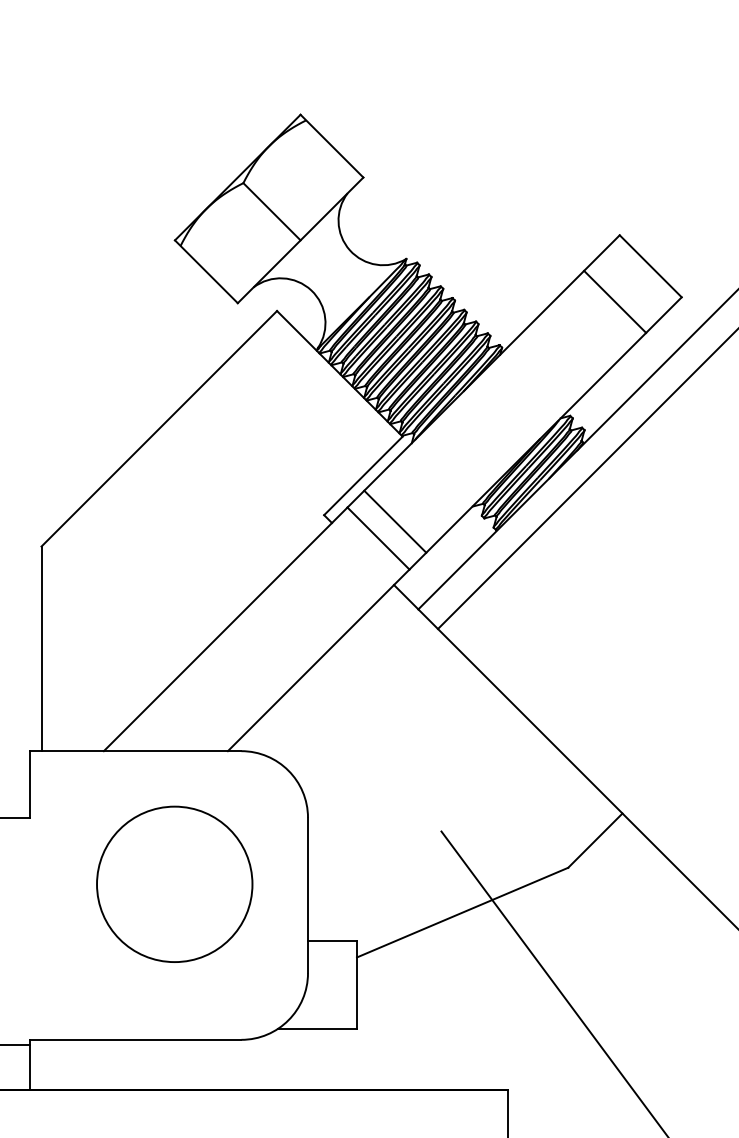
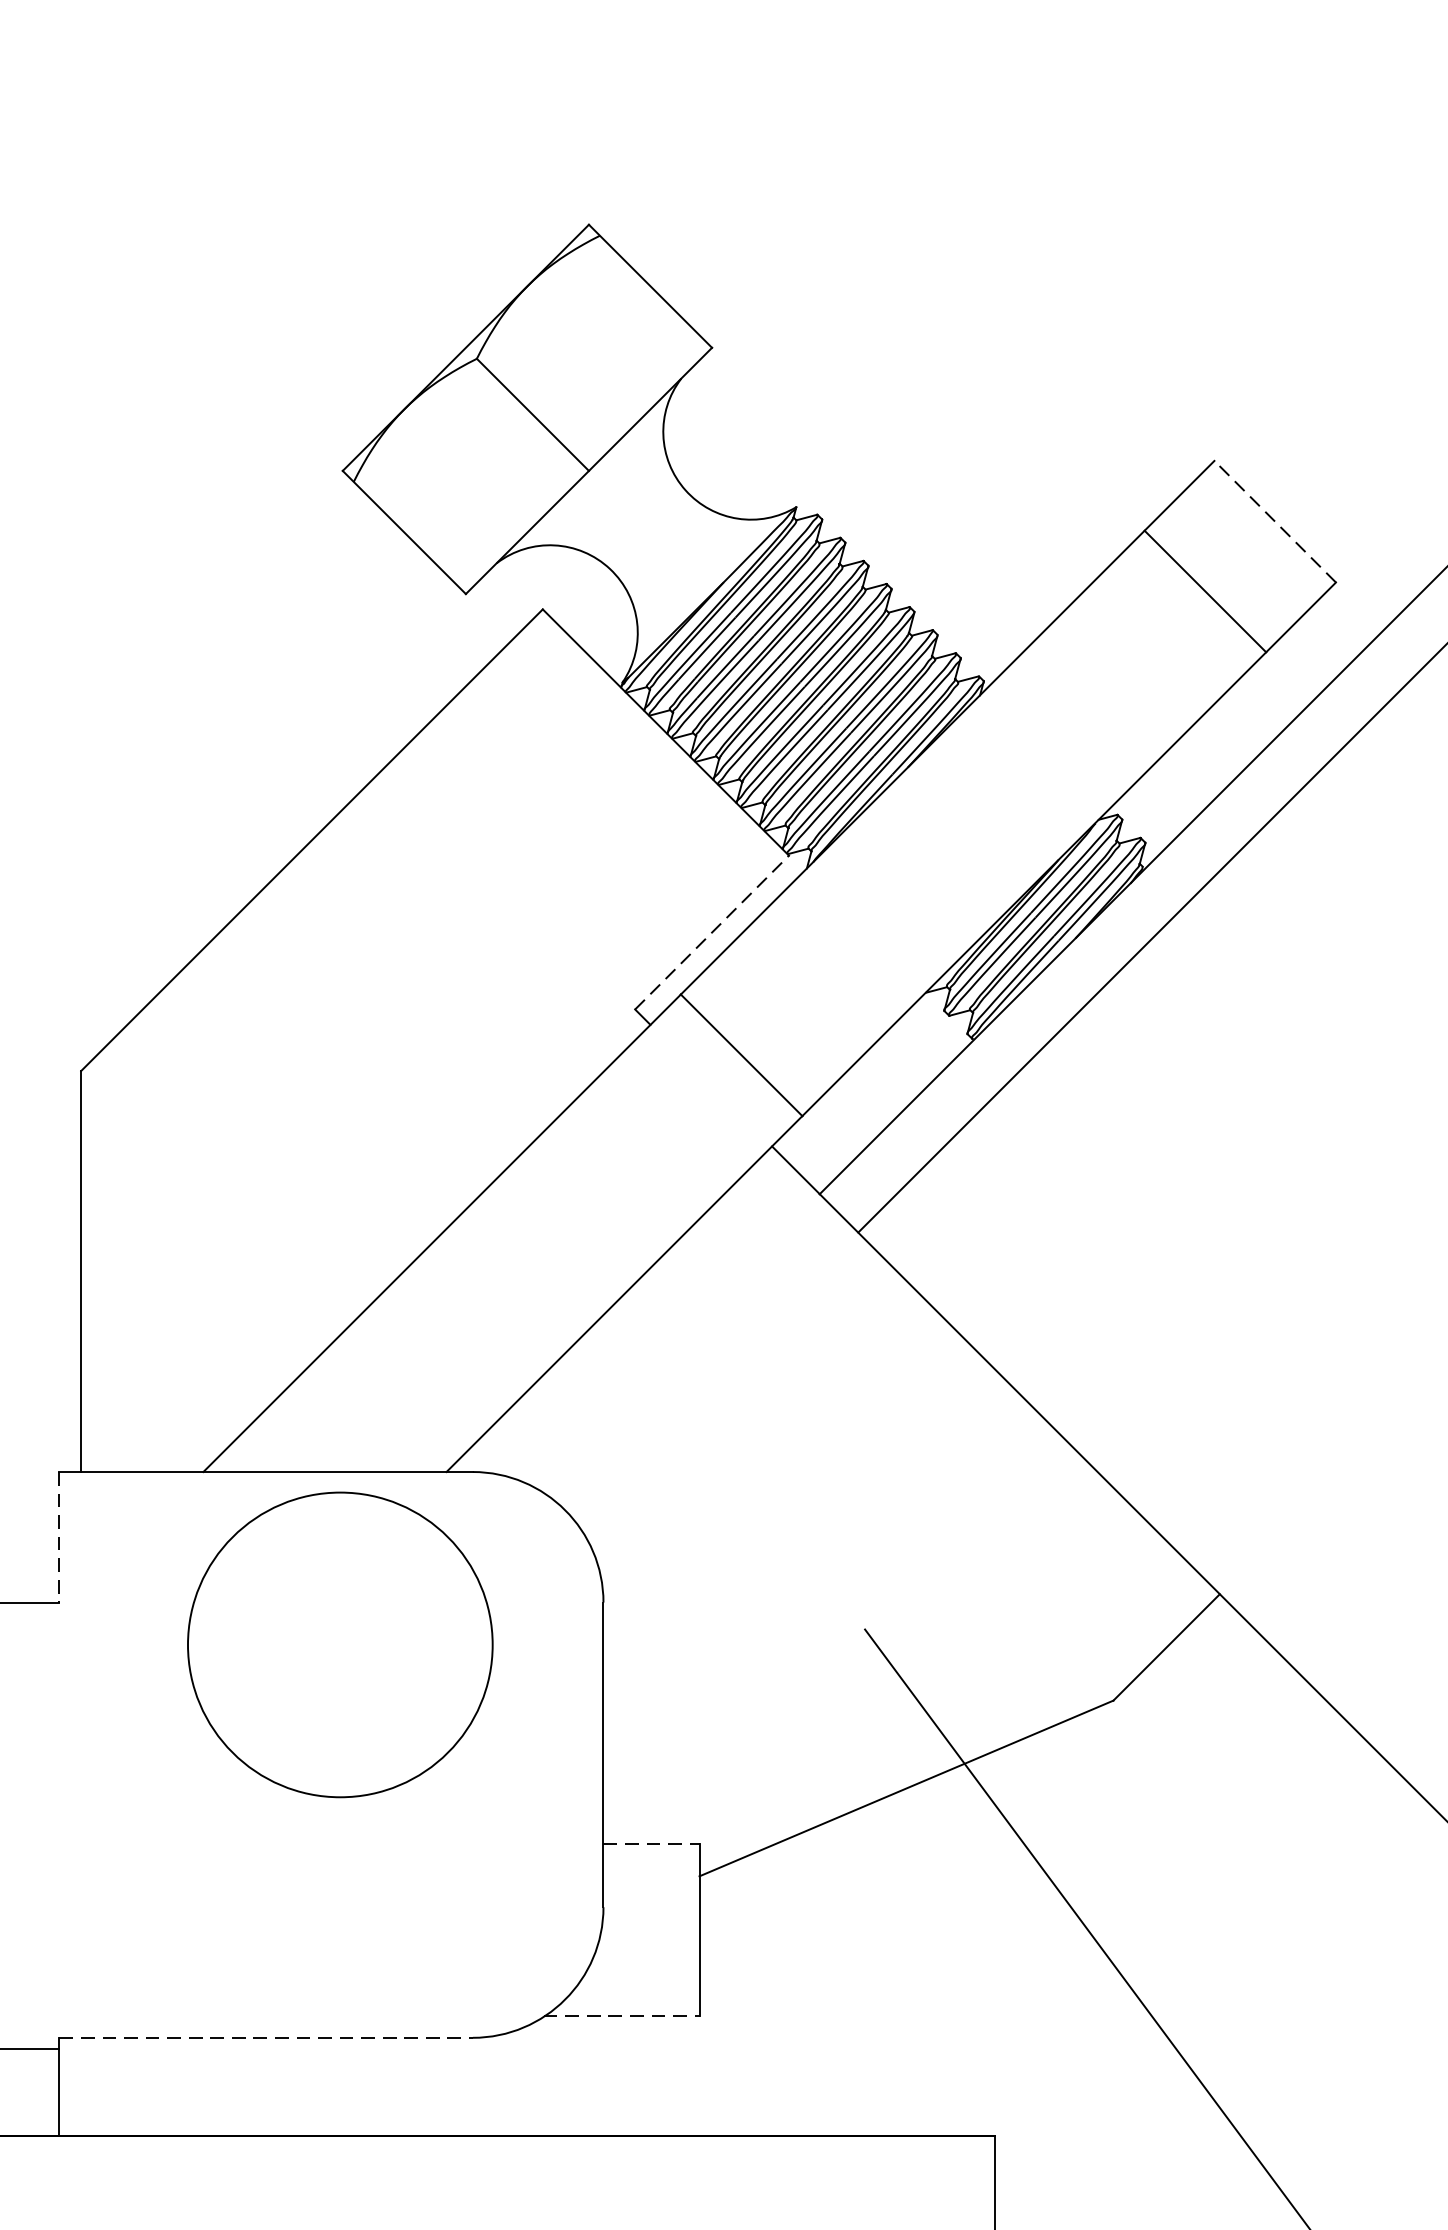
line: (650, 266) -> (1274, 522), solid -> dashed
line: (363, 475) -> (712, 931), solid -> dashed
line: (395, 521) -> (774, 1021), removed
line: (30, 784) -> (59, 1537), solid -> dashed
circle: (174, 883) -> (339, 1643), moved
line: (332, 941) -> (651, 1845), solid -> dashed
line: (317, 1028) -> (622, 2015), solid -> dashed
line: (136, 1039) -> (267, 2037), solid -> dashed

